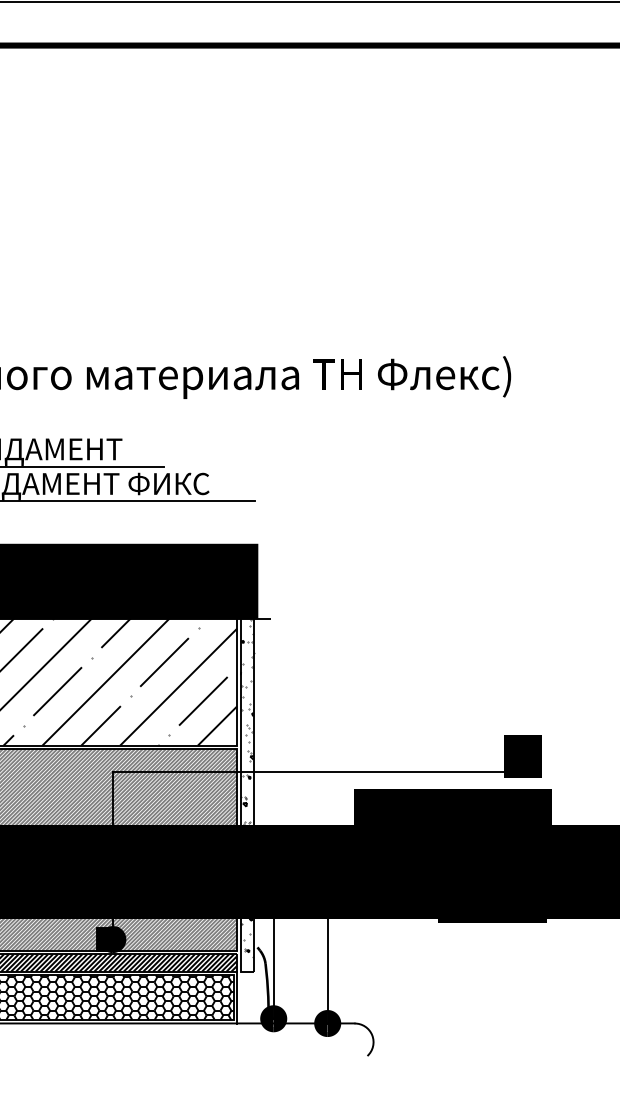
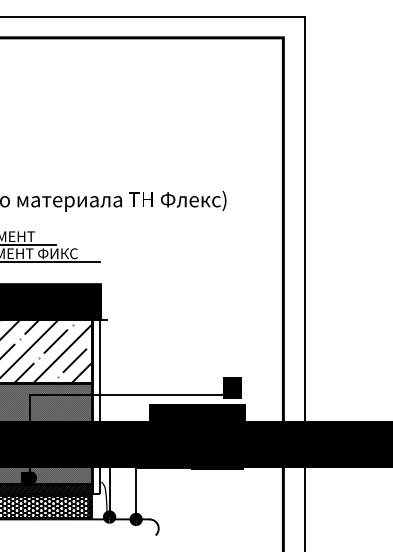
hatch: (247, 775) -> (96, 397), removed

